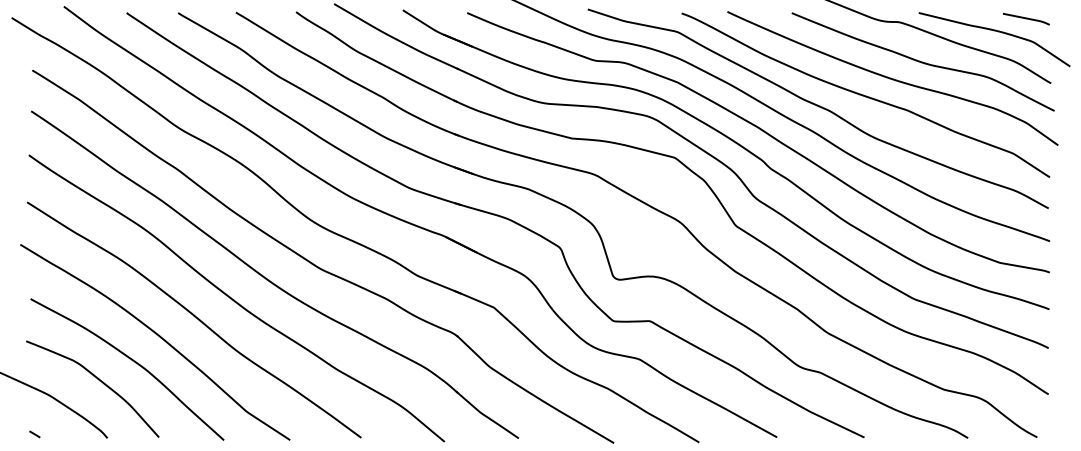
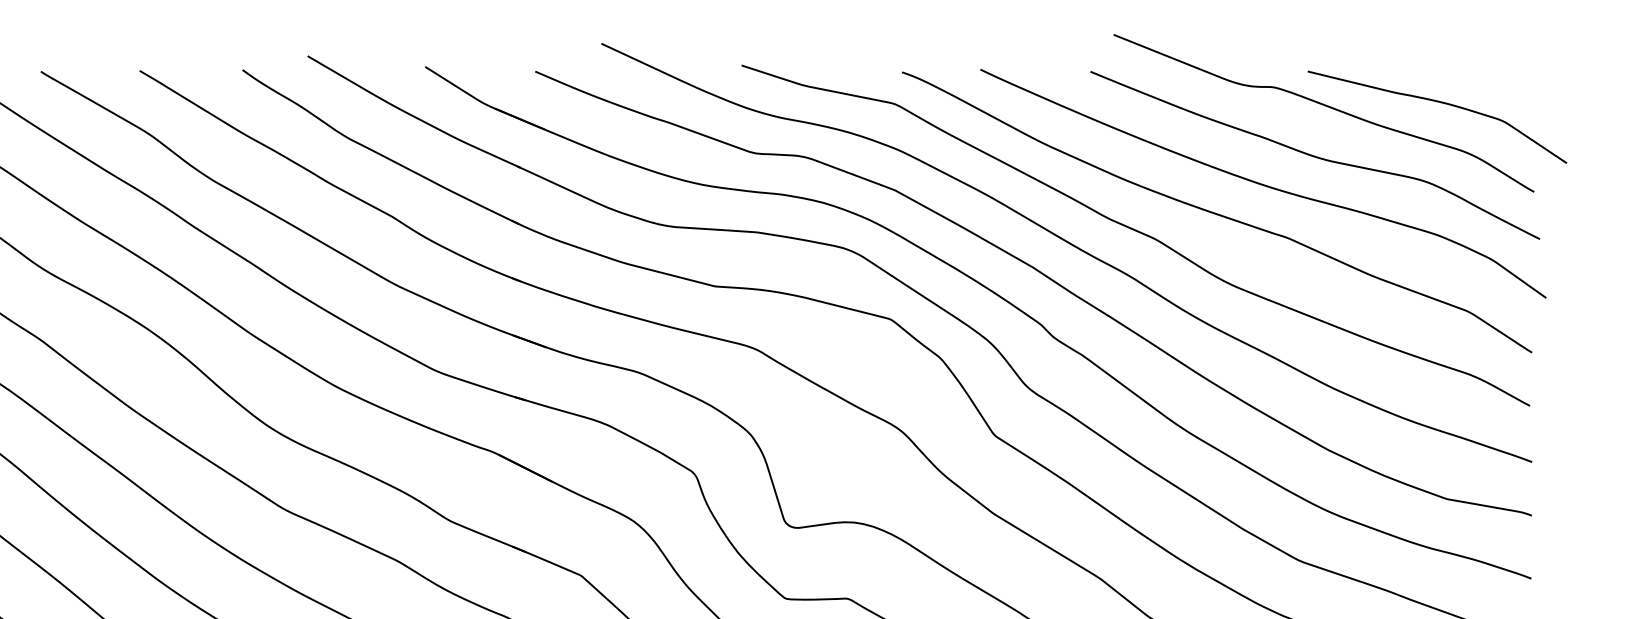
curve: (1025, 18) -> (1490, 80), removed

